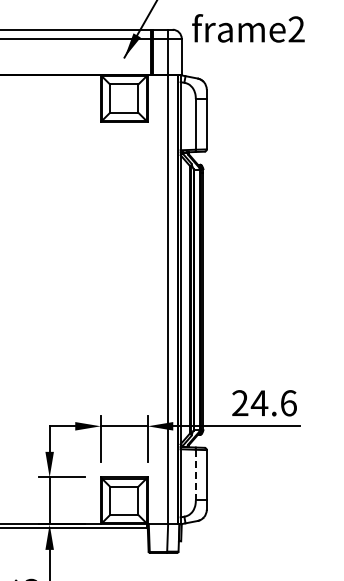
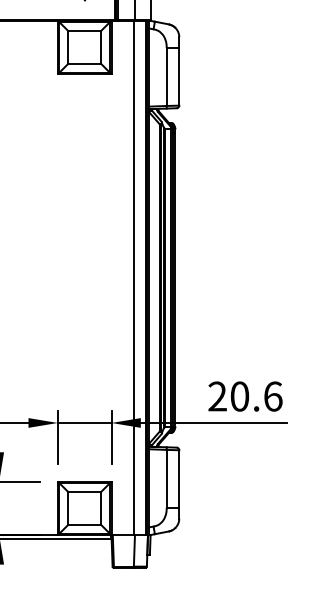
text: (259, 403) -> (239, 396), 24.6 -> 20.6
line: (195, 475) -> (166, 479), dashed -> solid

